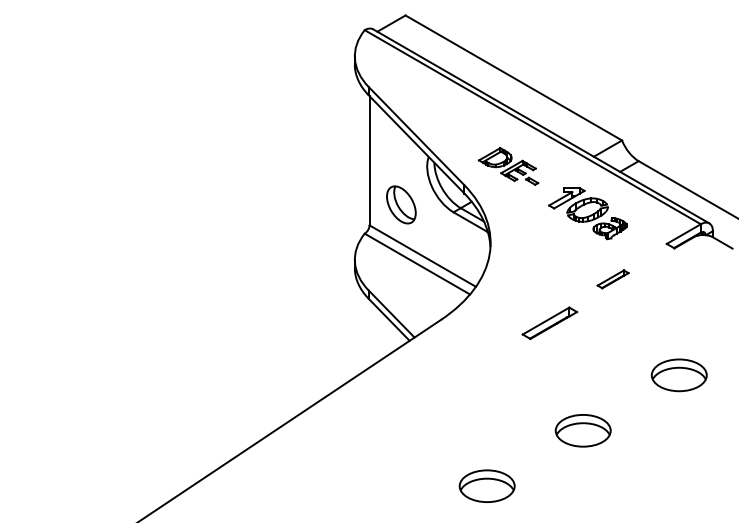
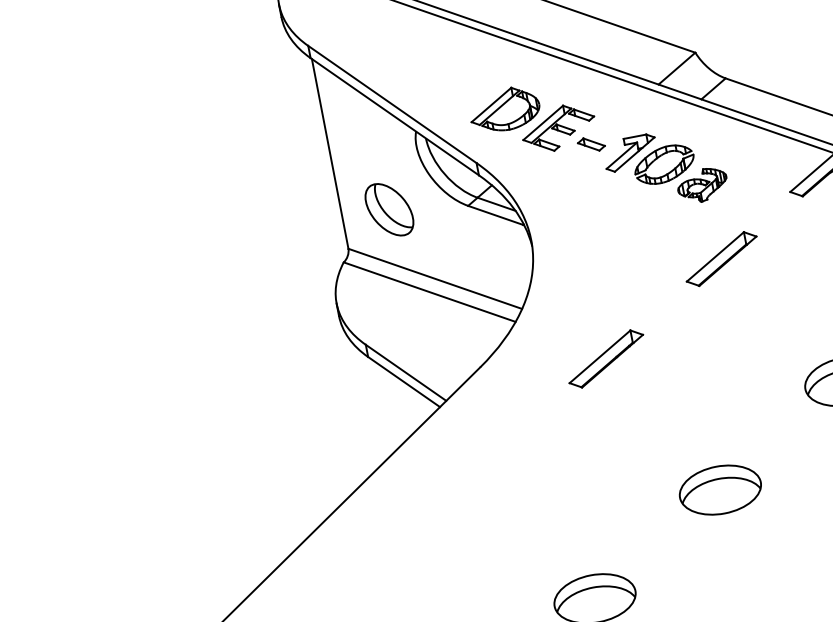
part: (508, 166) -> (535, 123), size x1.43
part: (612, 279) -> (720, 259), size x1.67
part: (549, 323) -> (605, 359), moved

